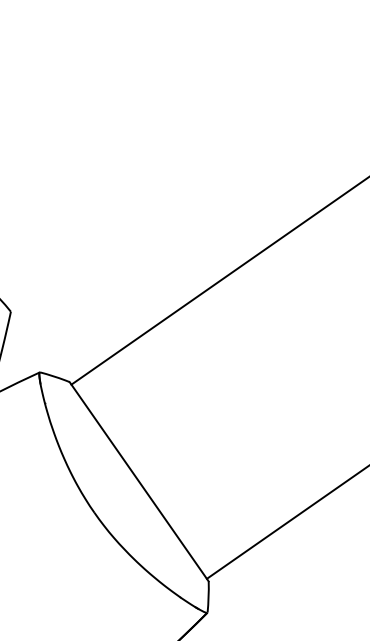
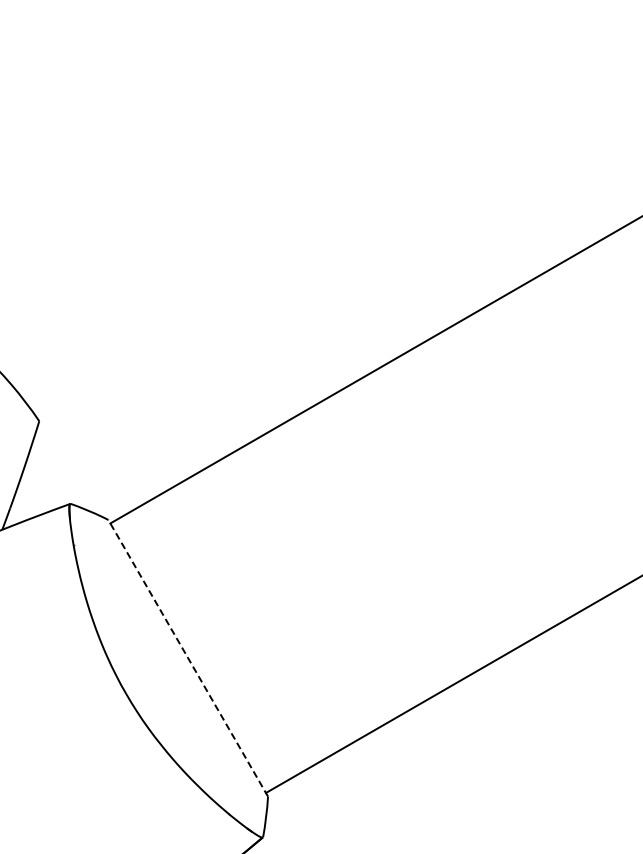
line: (139, 481) -> (188, 658), solid -> dashed

